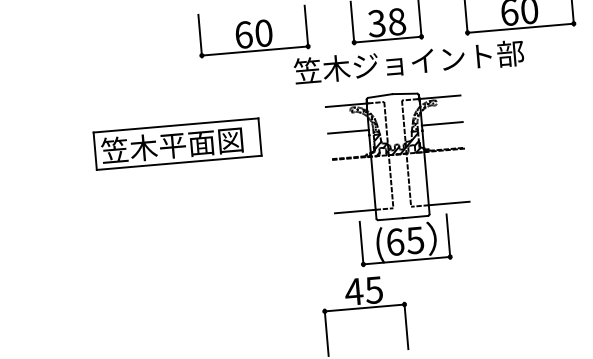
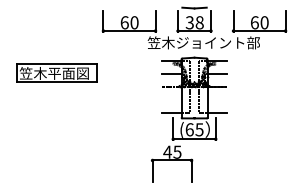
part: (176, 143) -> (56, 72), moved

